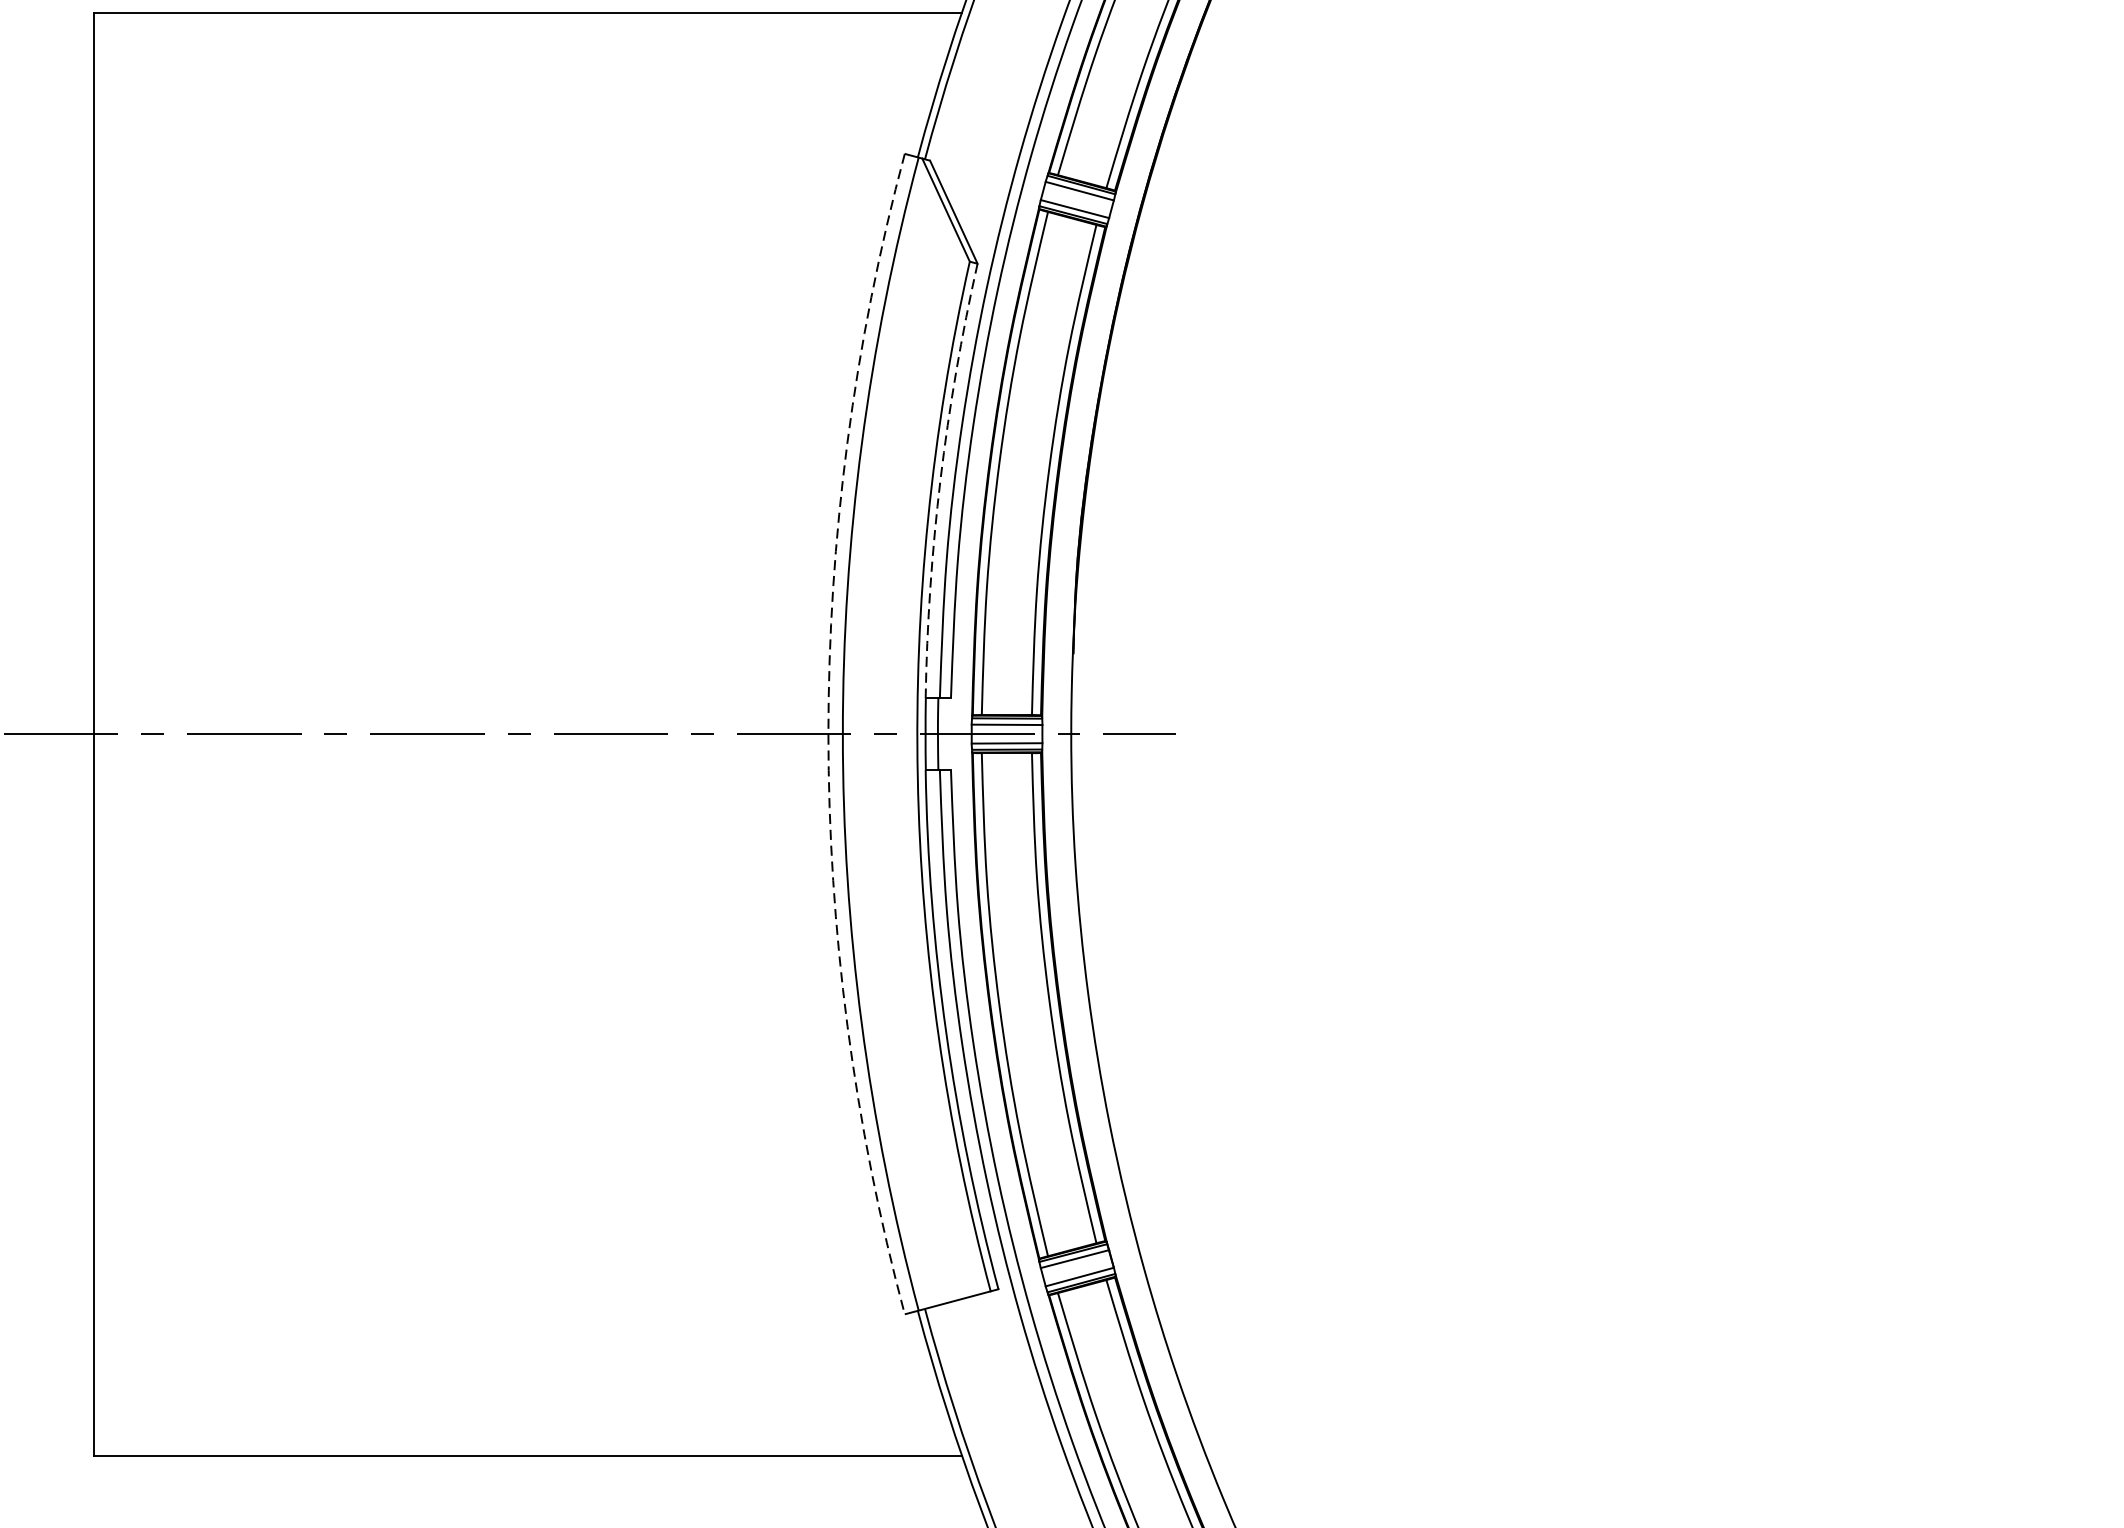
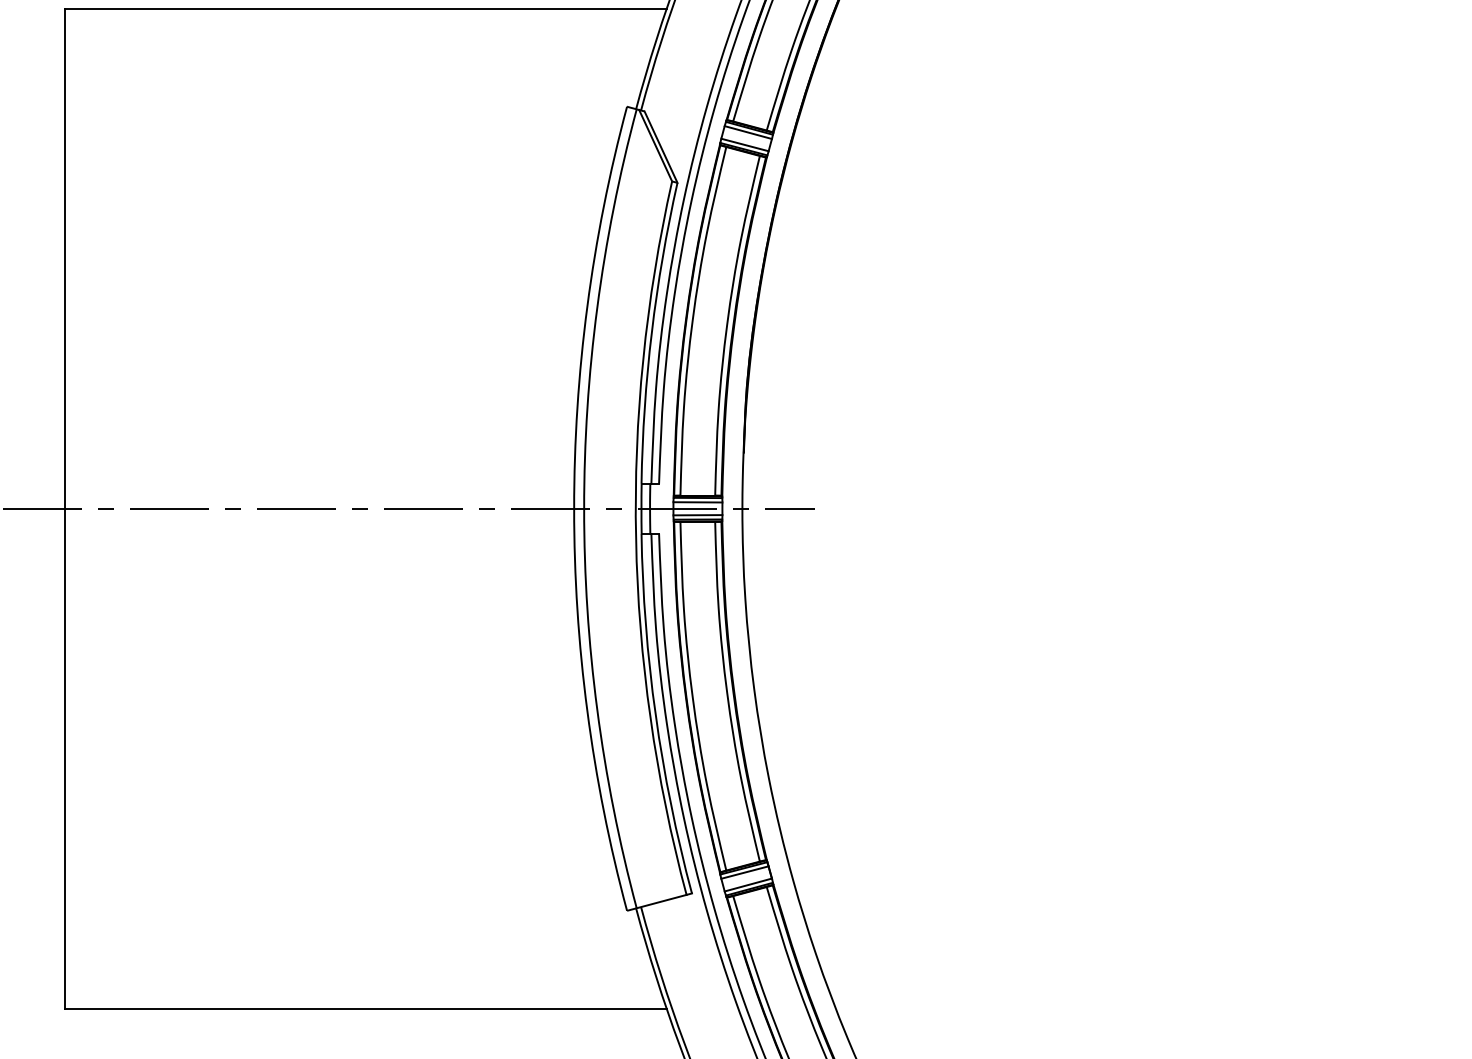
arc: (940, 479) -> (651, 332), dashed -> solid
arc: (828, 733) -> (574, 508), dashed -> solid

